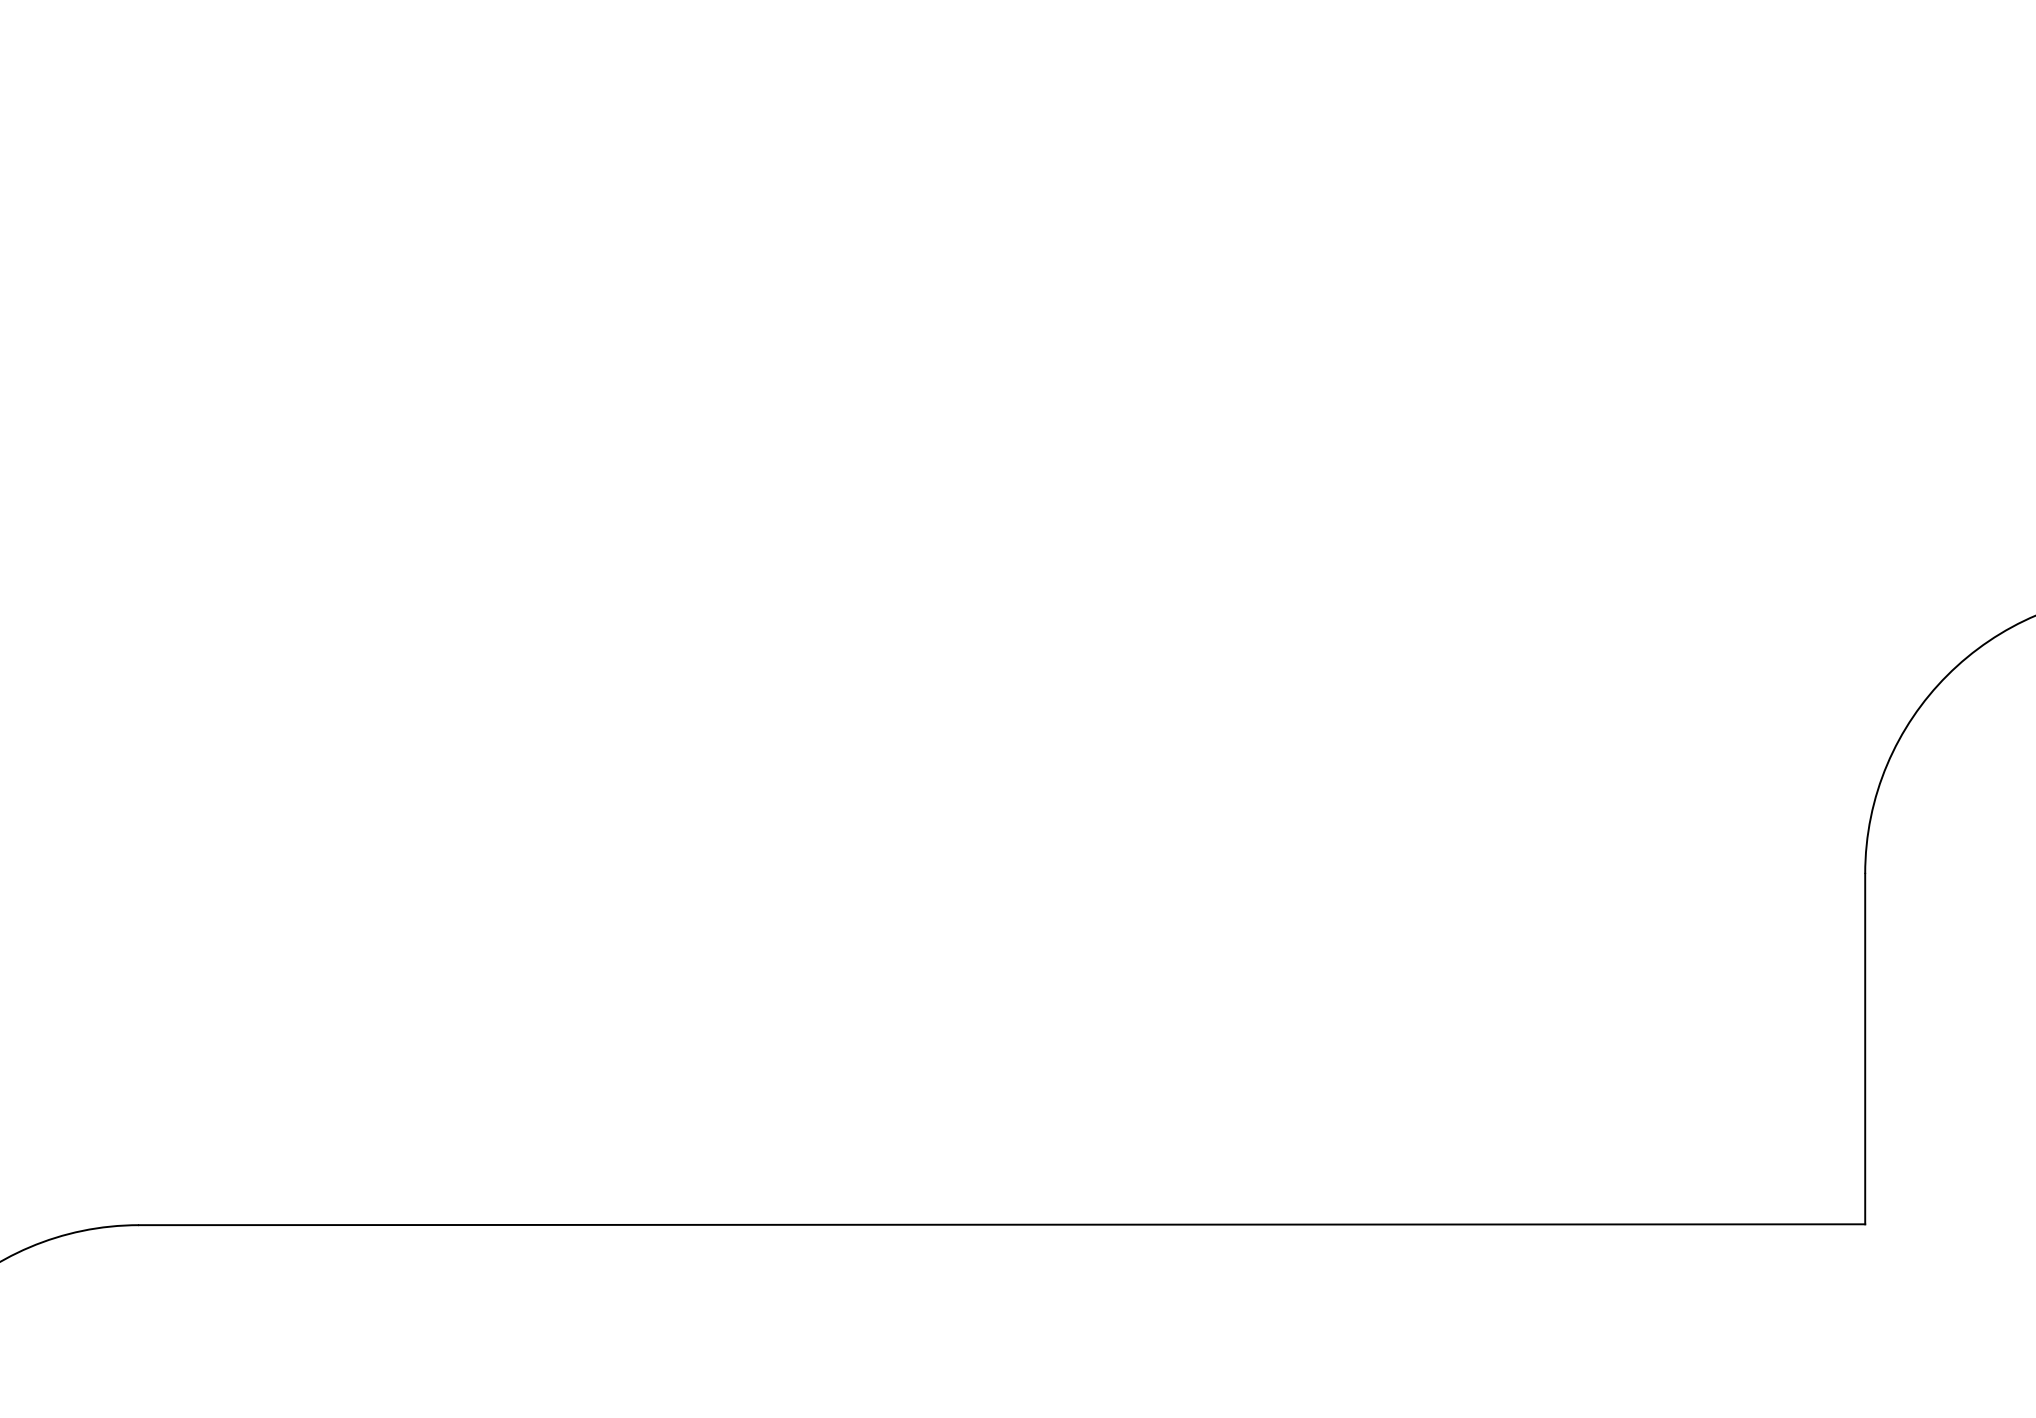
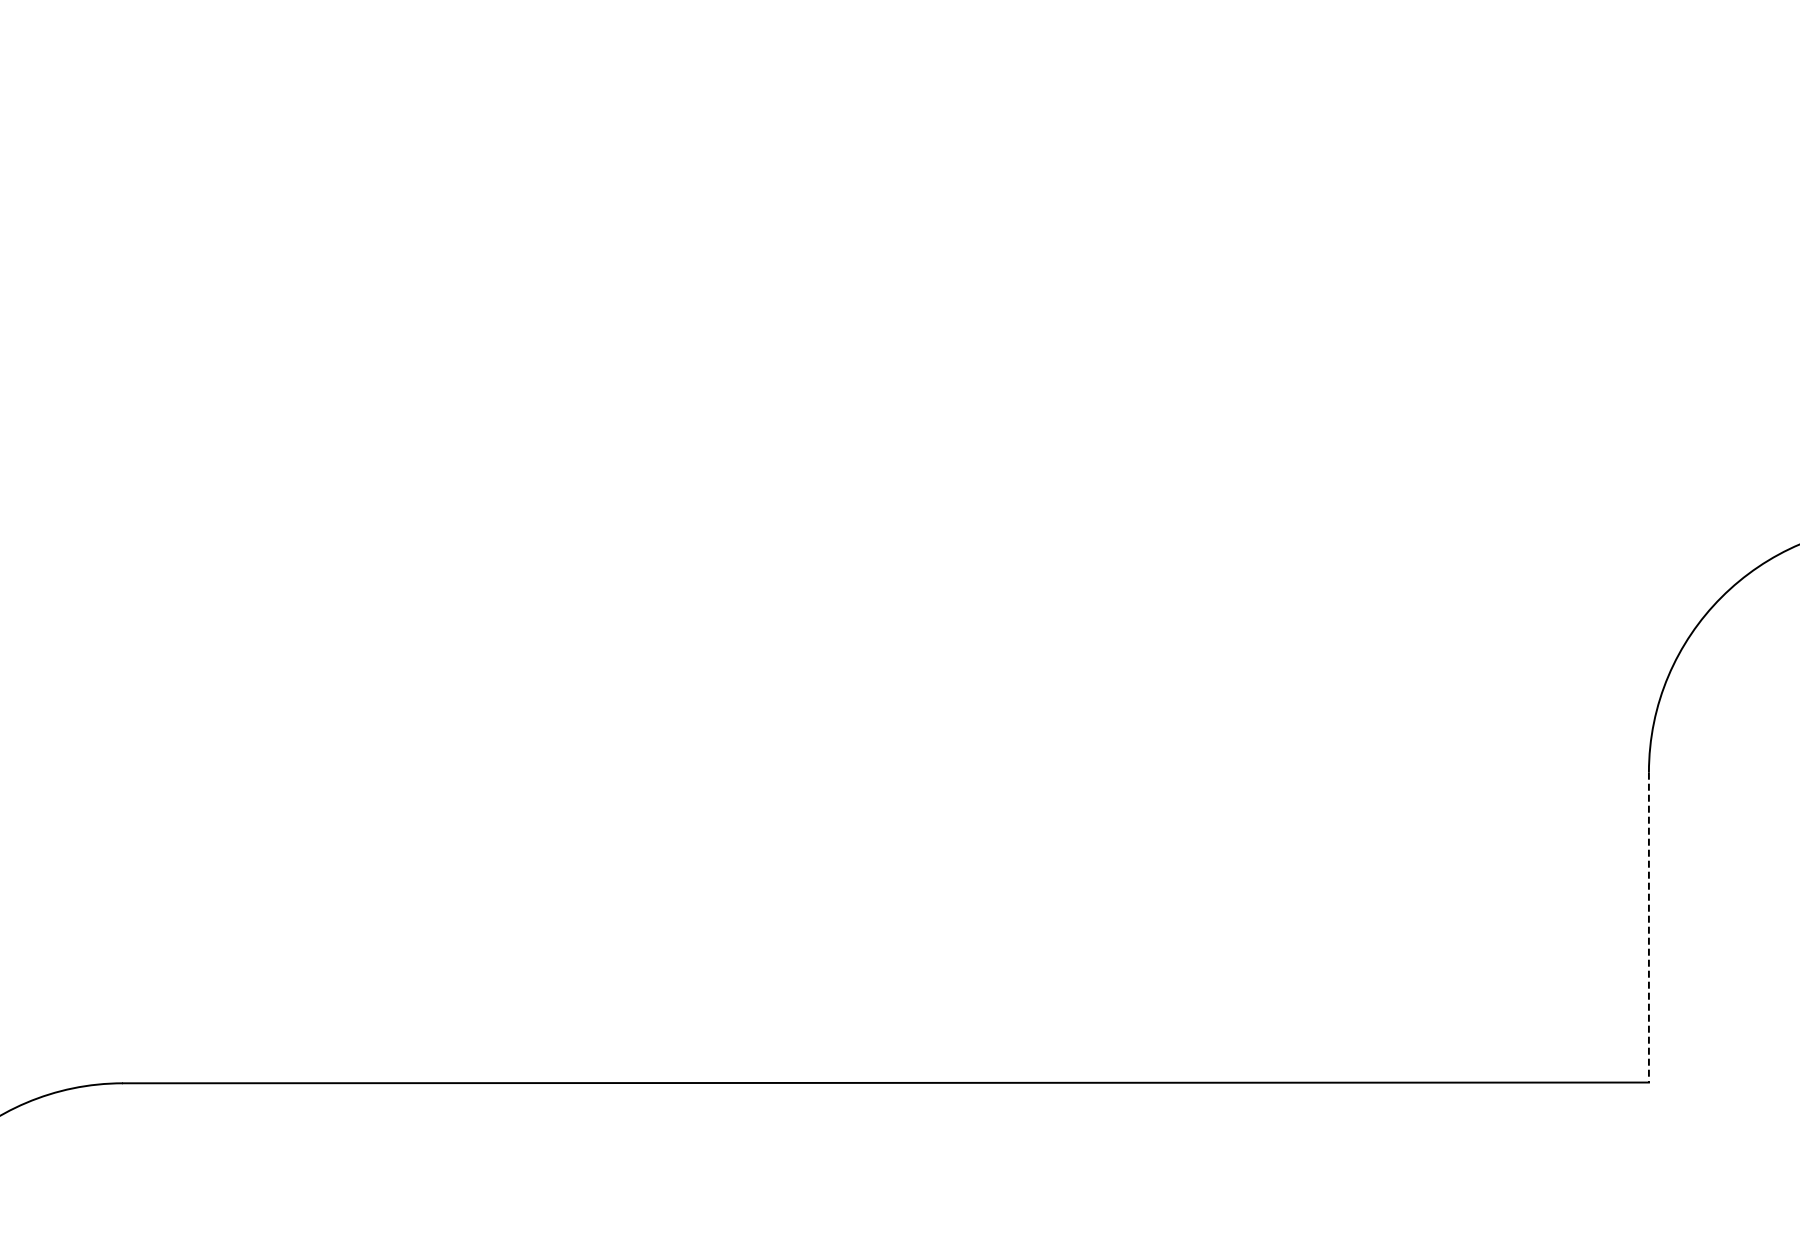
line: (1864, 1048) -> (1648, 927), solid -> dashed

